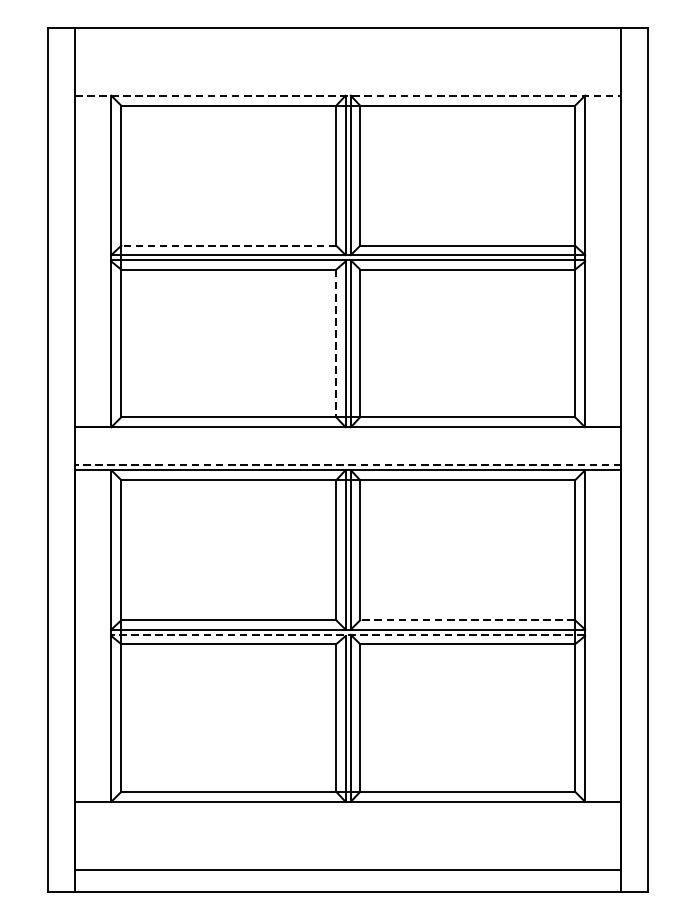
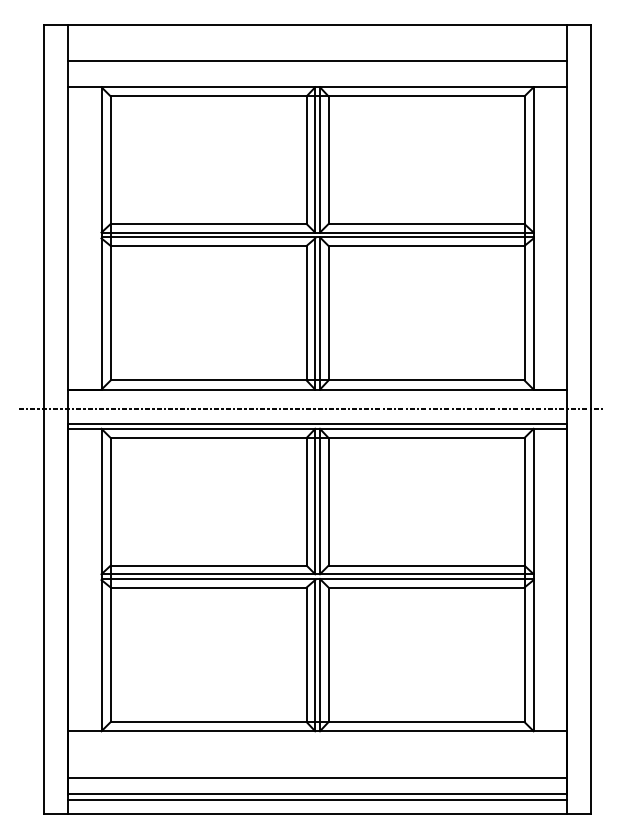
line: (348, 66) -> (317, 60), added
line: (349, 95) -> (318, 87), dashed -> solid
line: (228, 246) -> (208, 224), dashed -> solid
line: (336, 343) -> (306, 313), dashed -> solid
line: (340, 449) -> (310, 409), added
line: (348, 465) -> (317, 424), dashed -> solid
line: (467, 620) -> (426, 565), dashed -> solid
line: (348, 634) -> (317, 578), dashed -> solid
line: (348, 853) -> (317, 778), added
line: (348, 876) -> (317, 799), added

